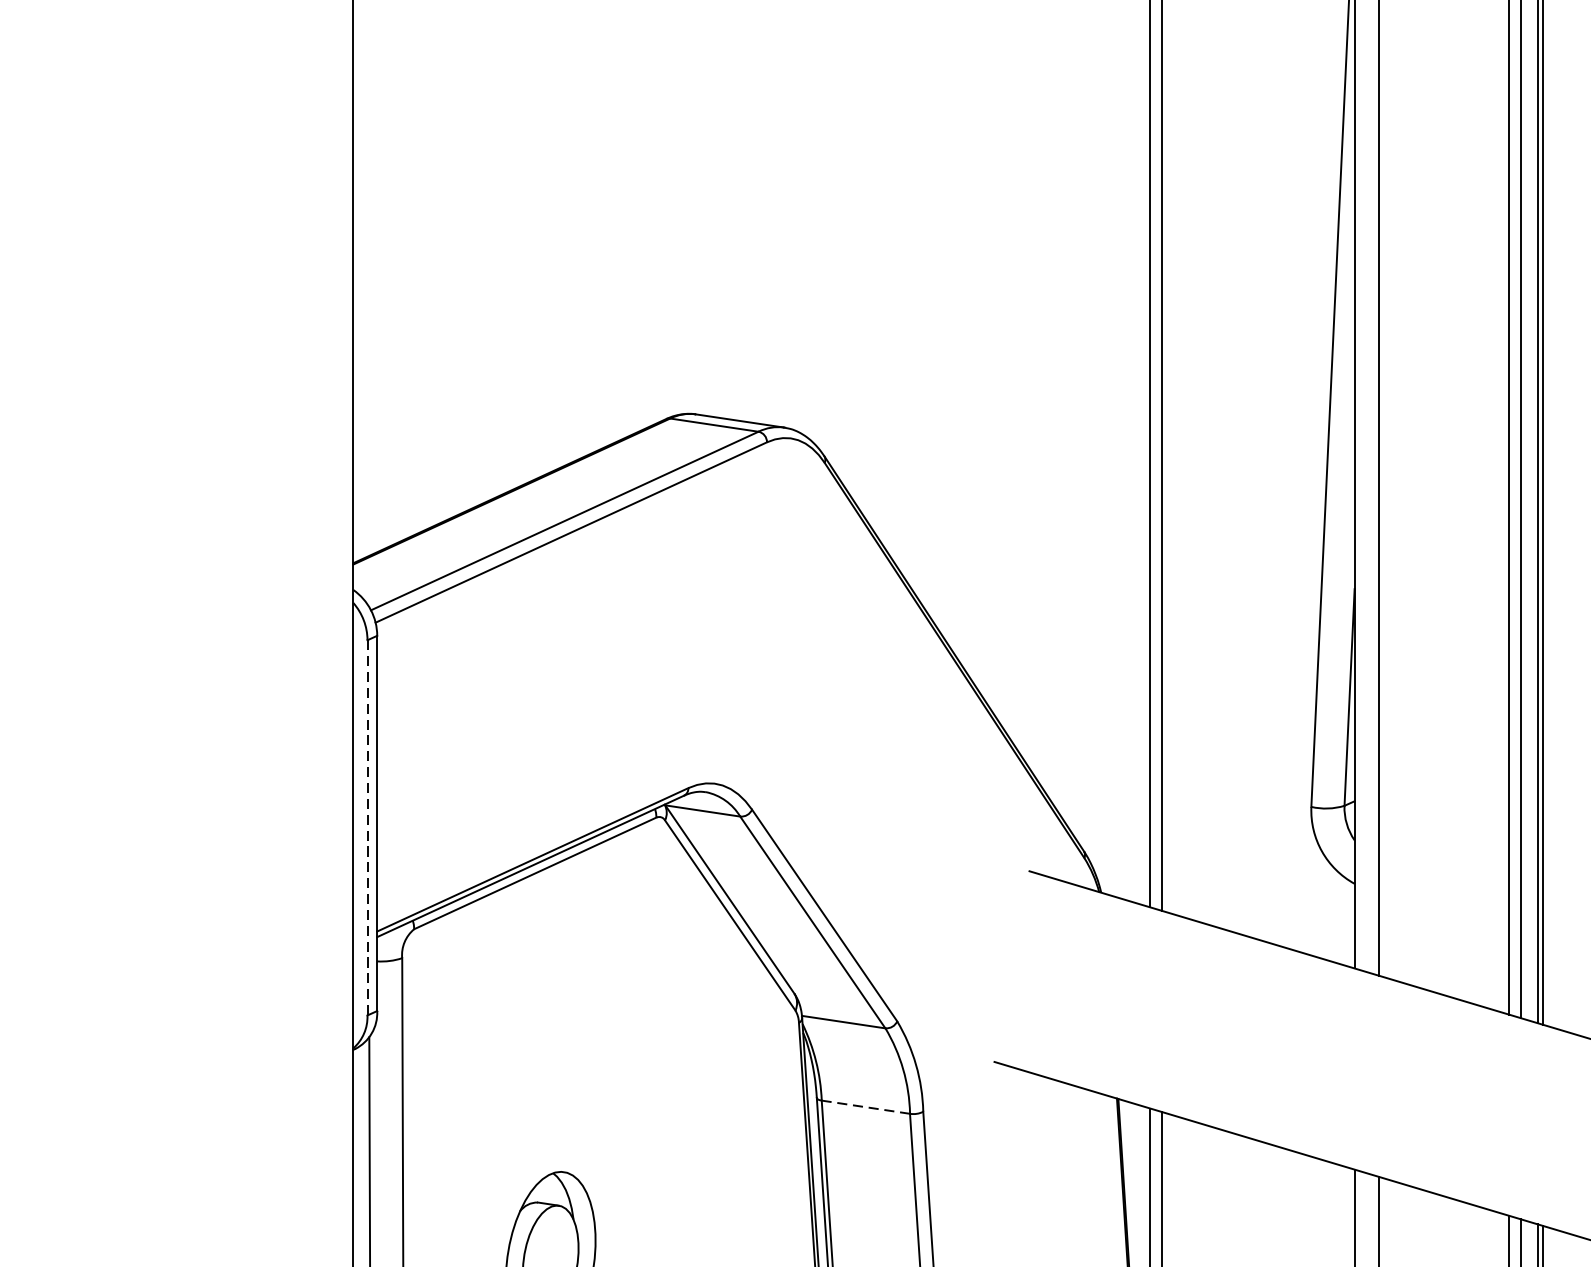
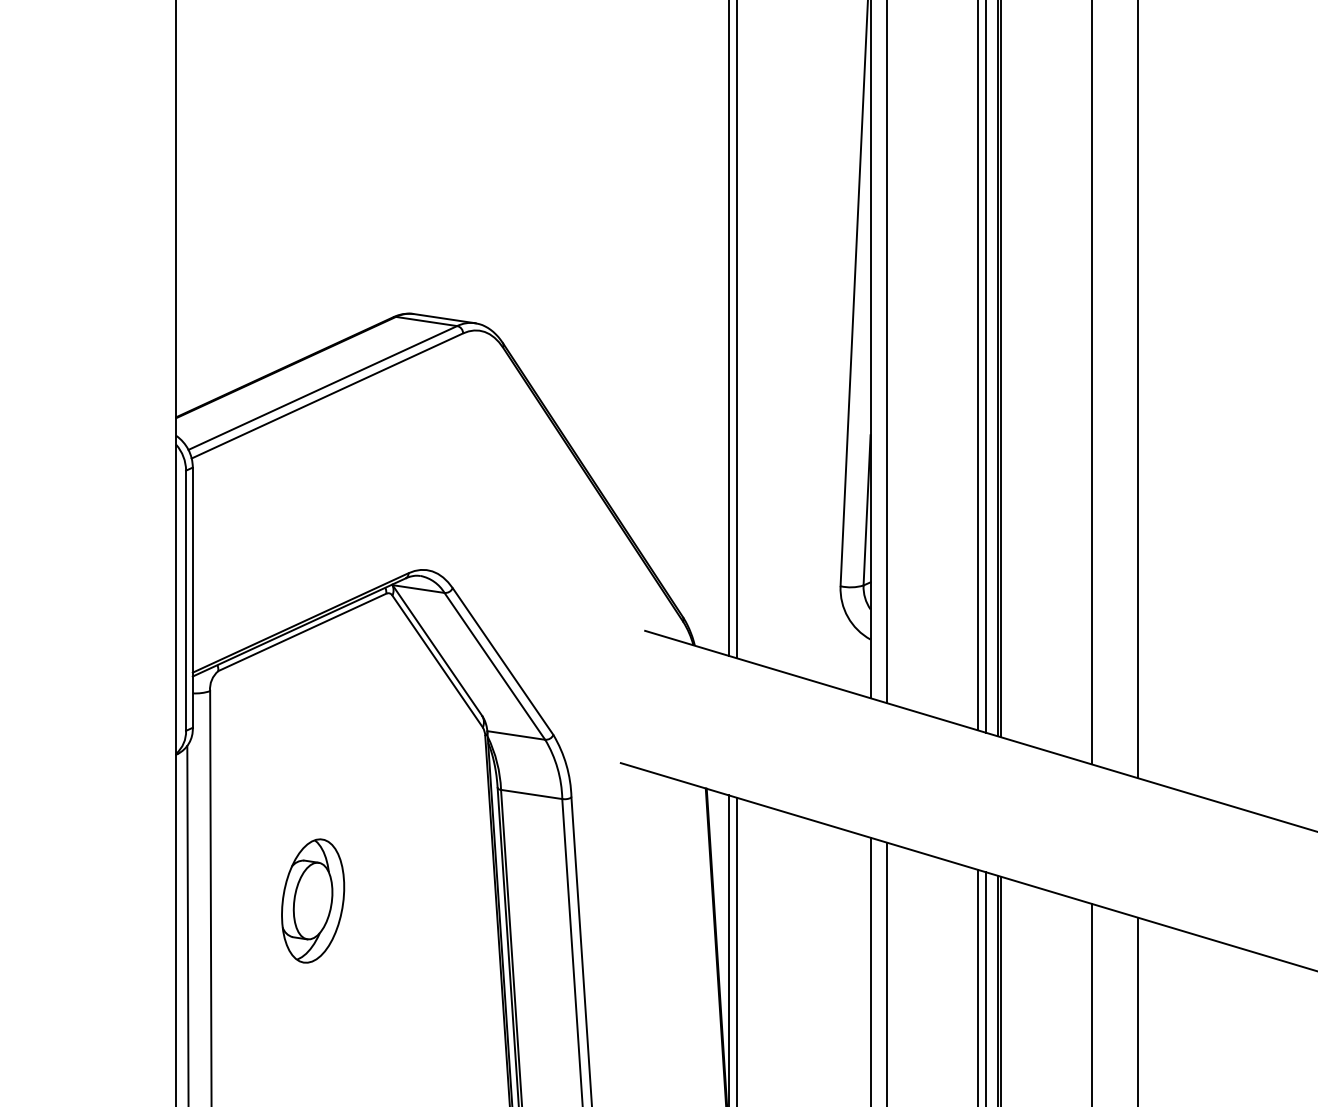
line: (368, 828) -> (186, 601), dashed -> solid
line: (865, 1107) -> (531, 794), dashed -> solid

